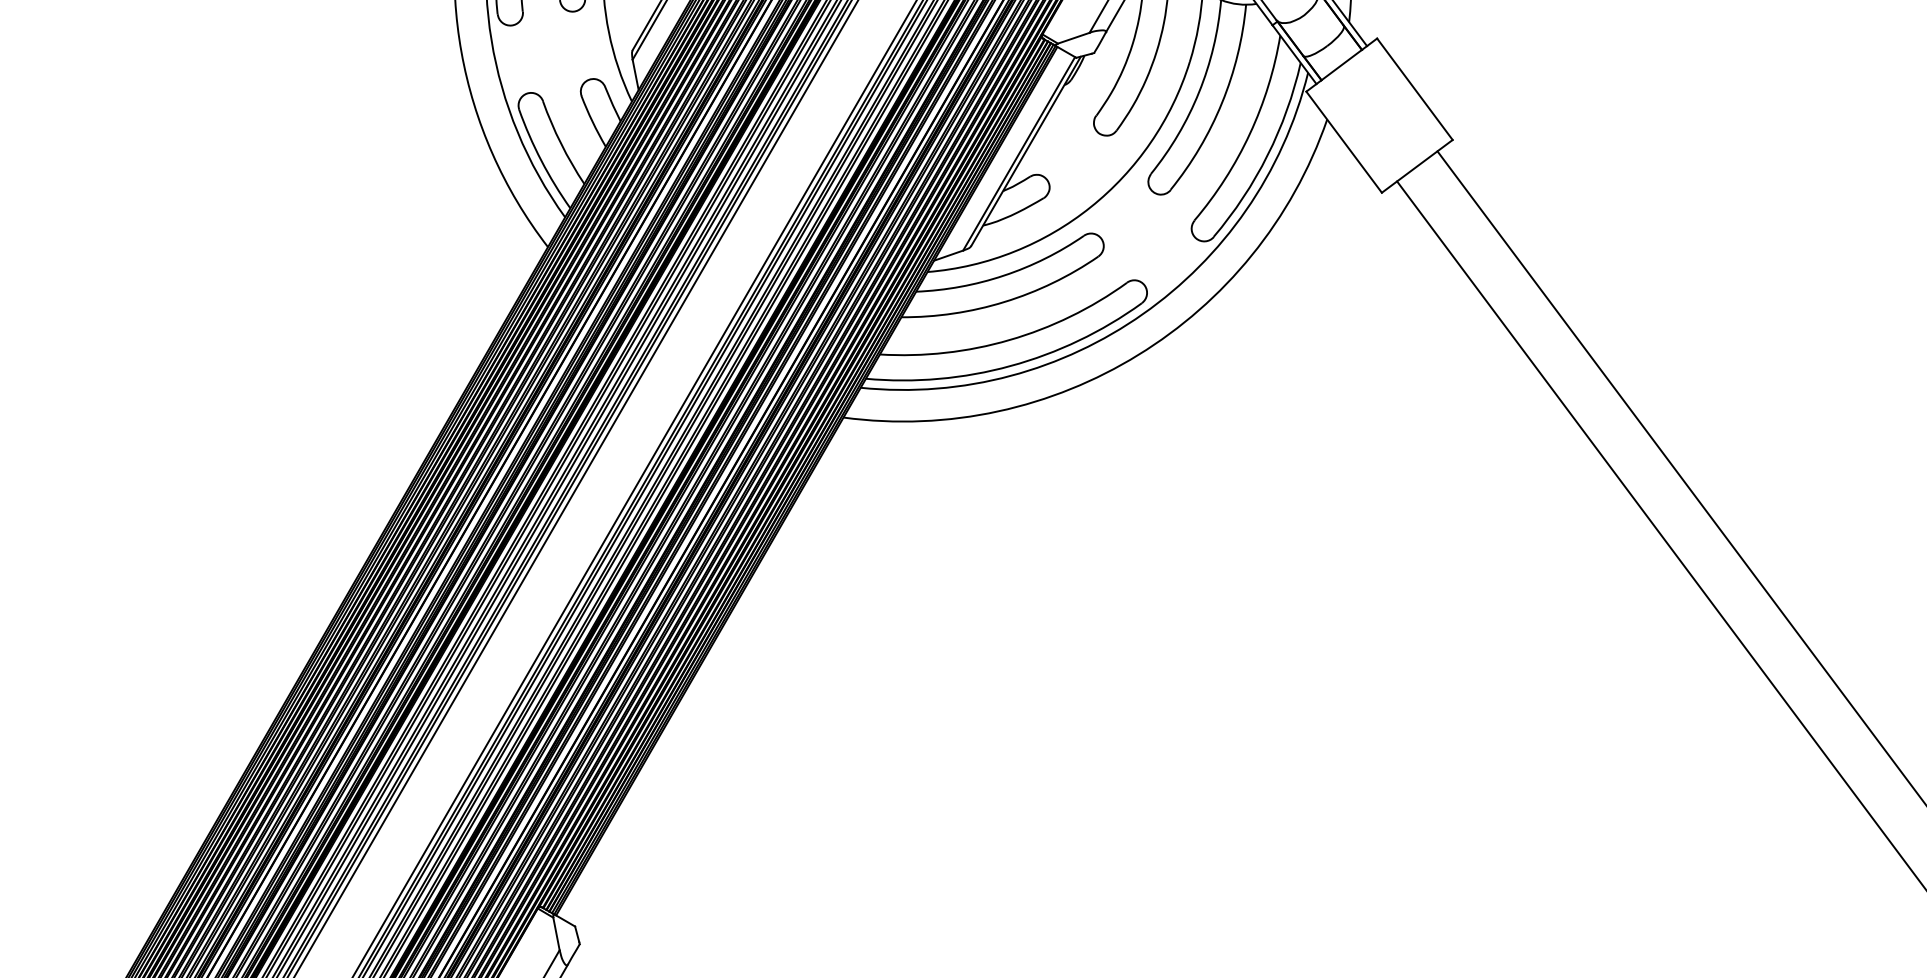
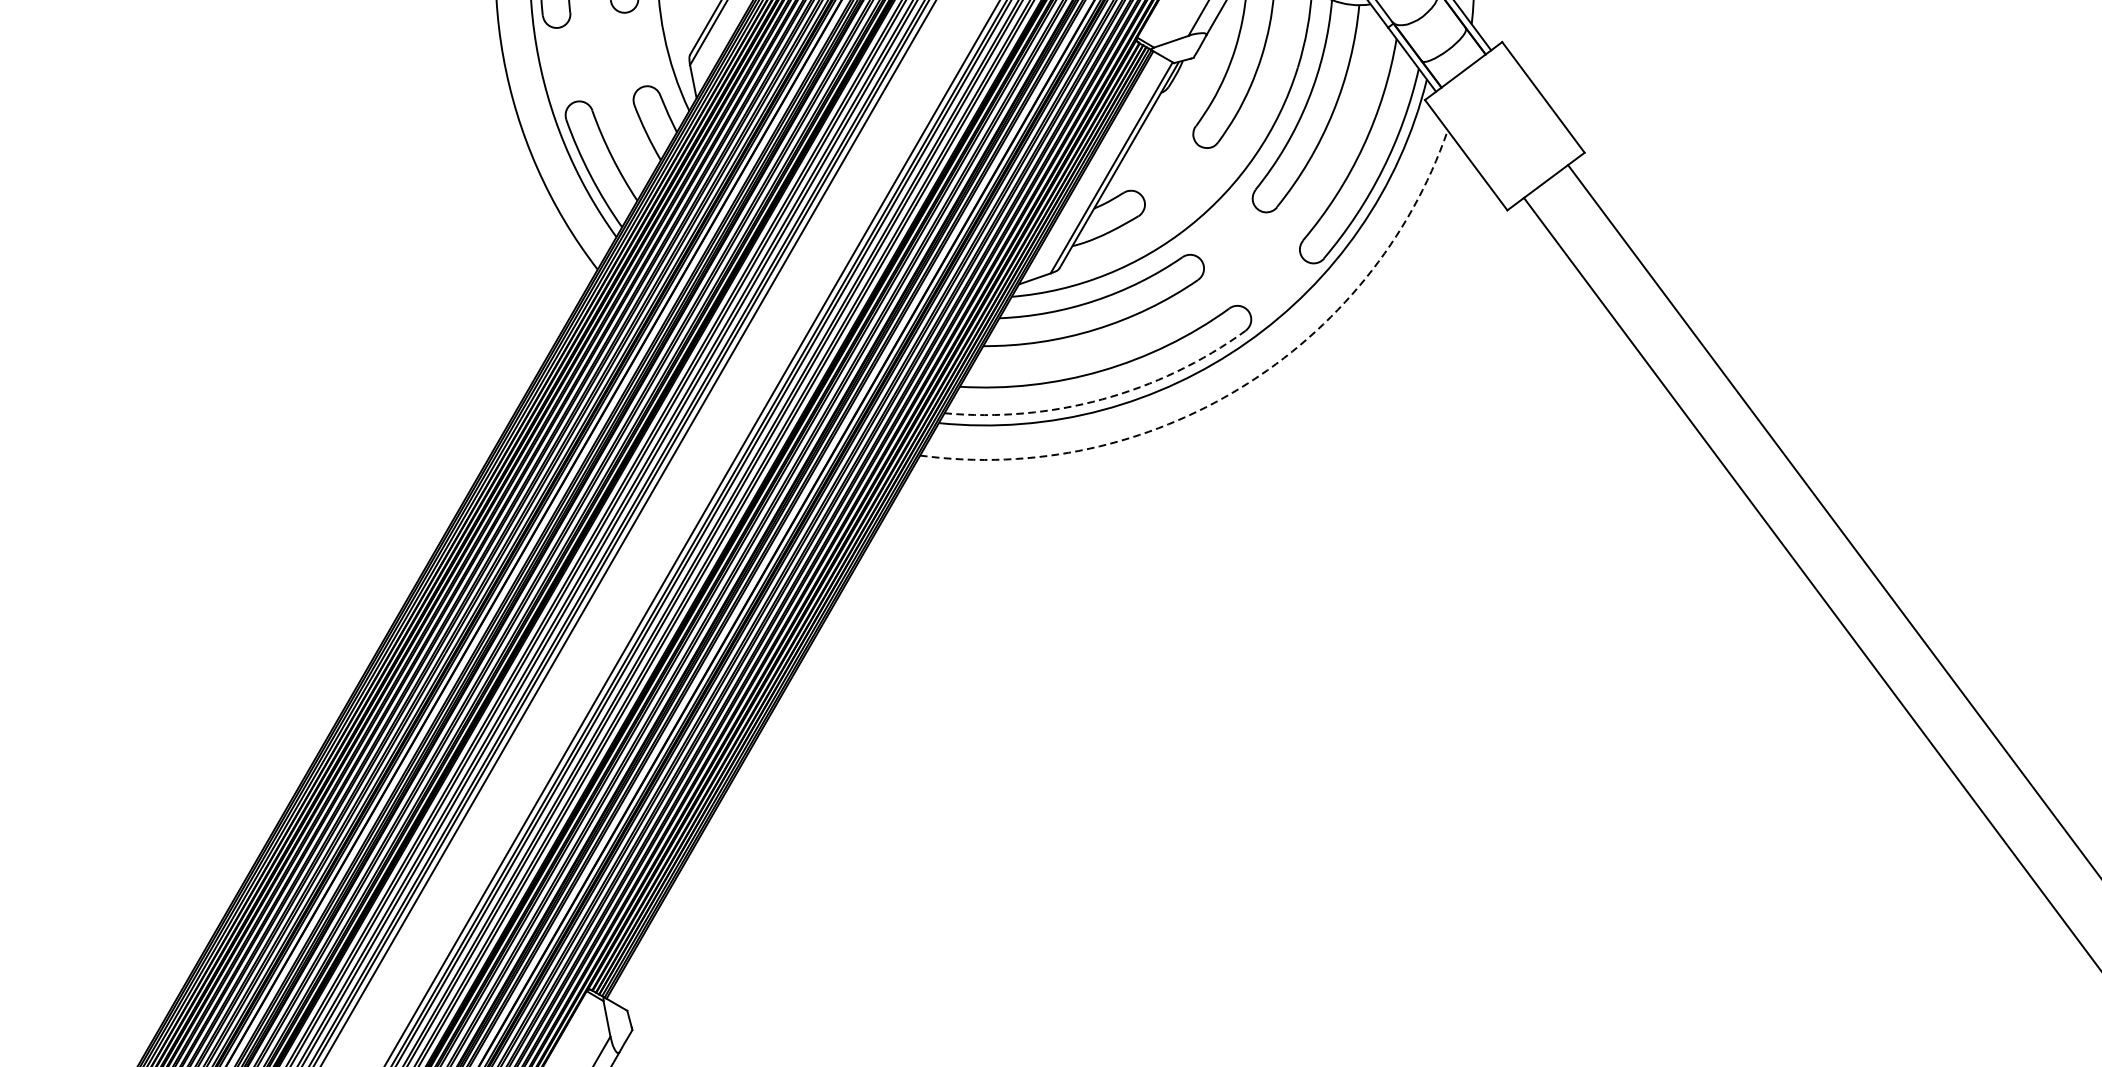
arc: (1138, 354) -> (1241, 386), solid -> dashed
arc: (1010, 366) -> (1102, 399), solid -> dashed

